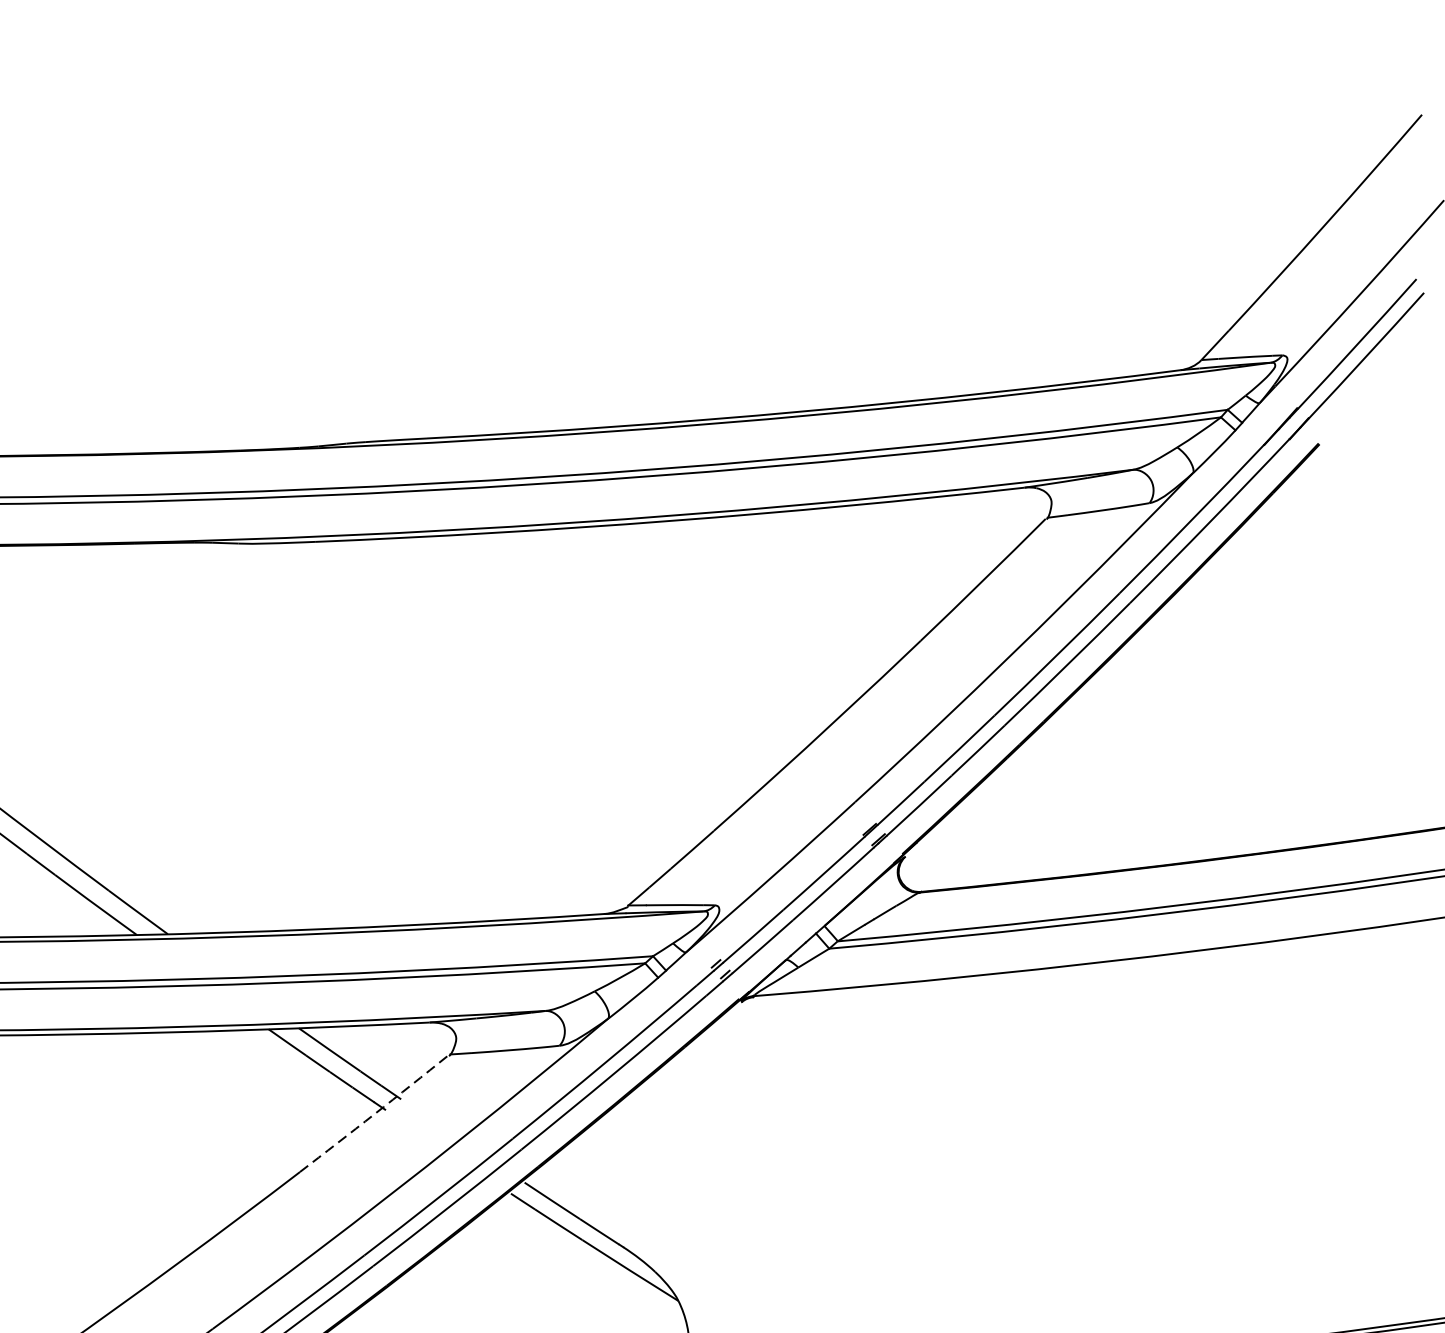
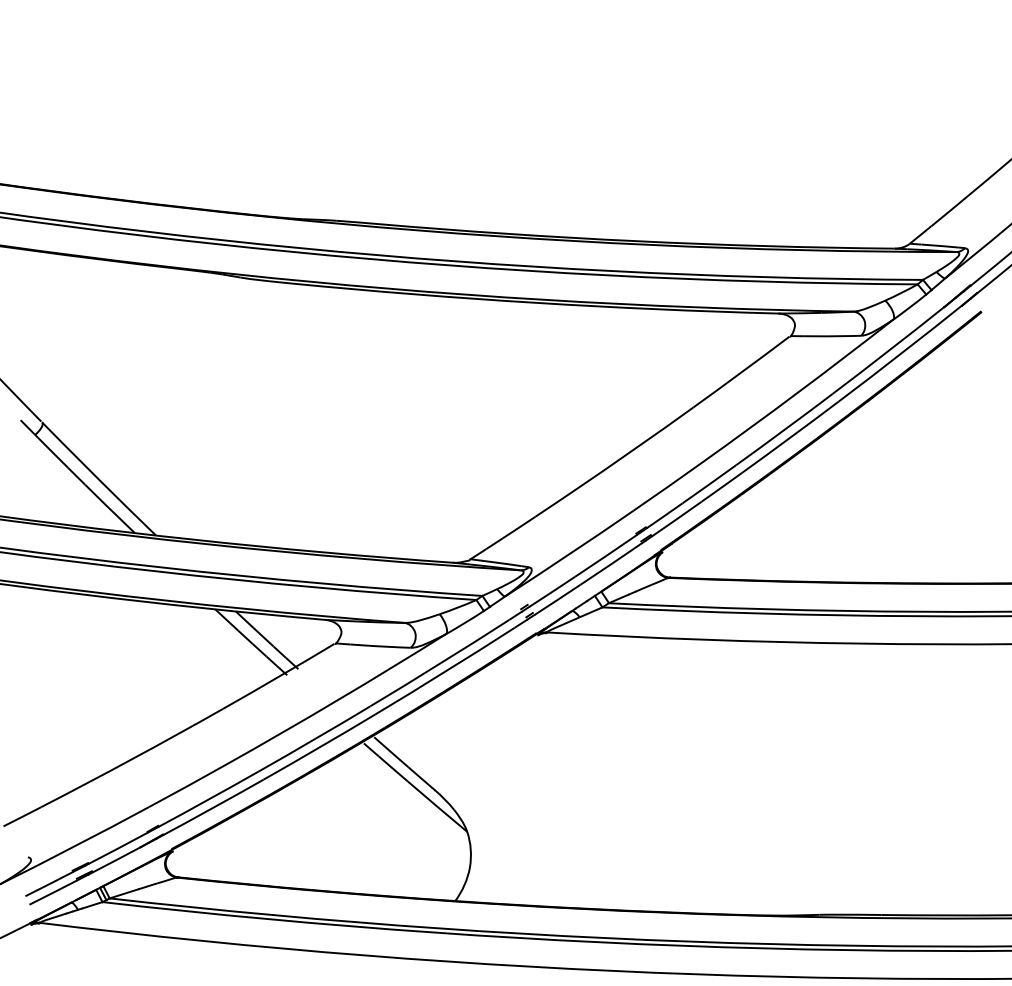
arc: (373, 1113) -> (278, 676), dashed -> solid

